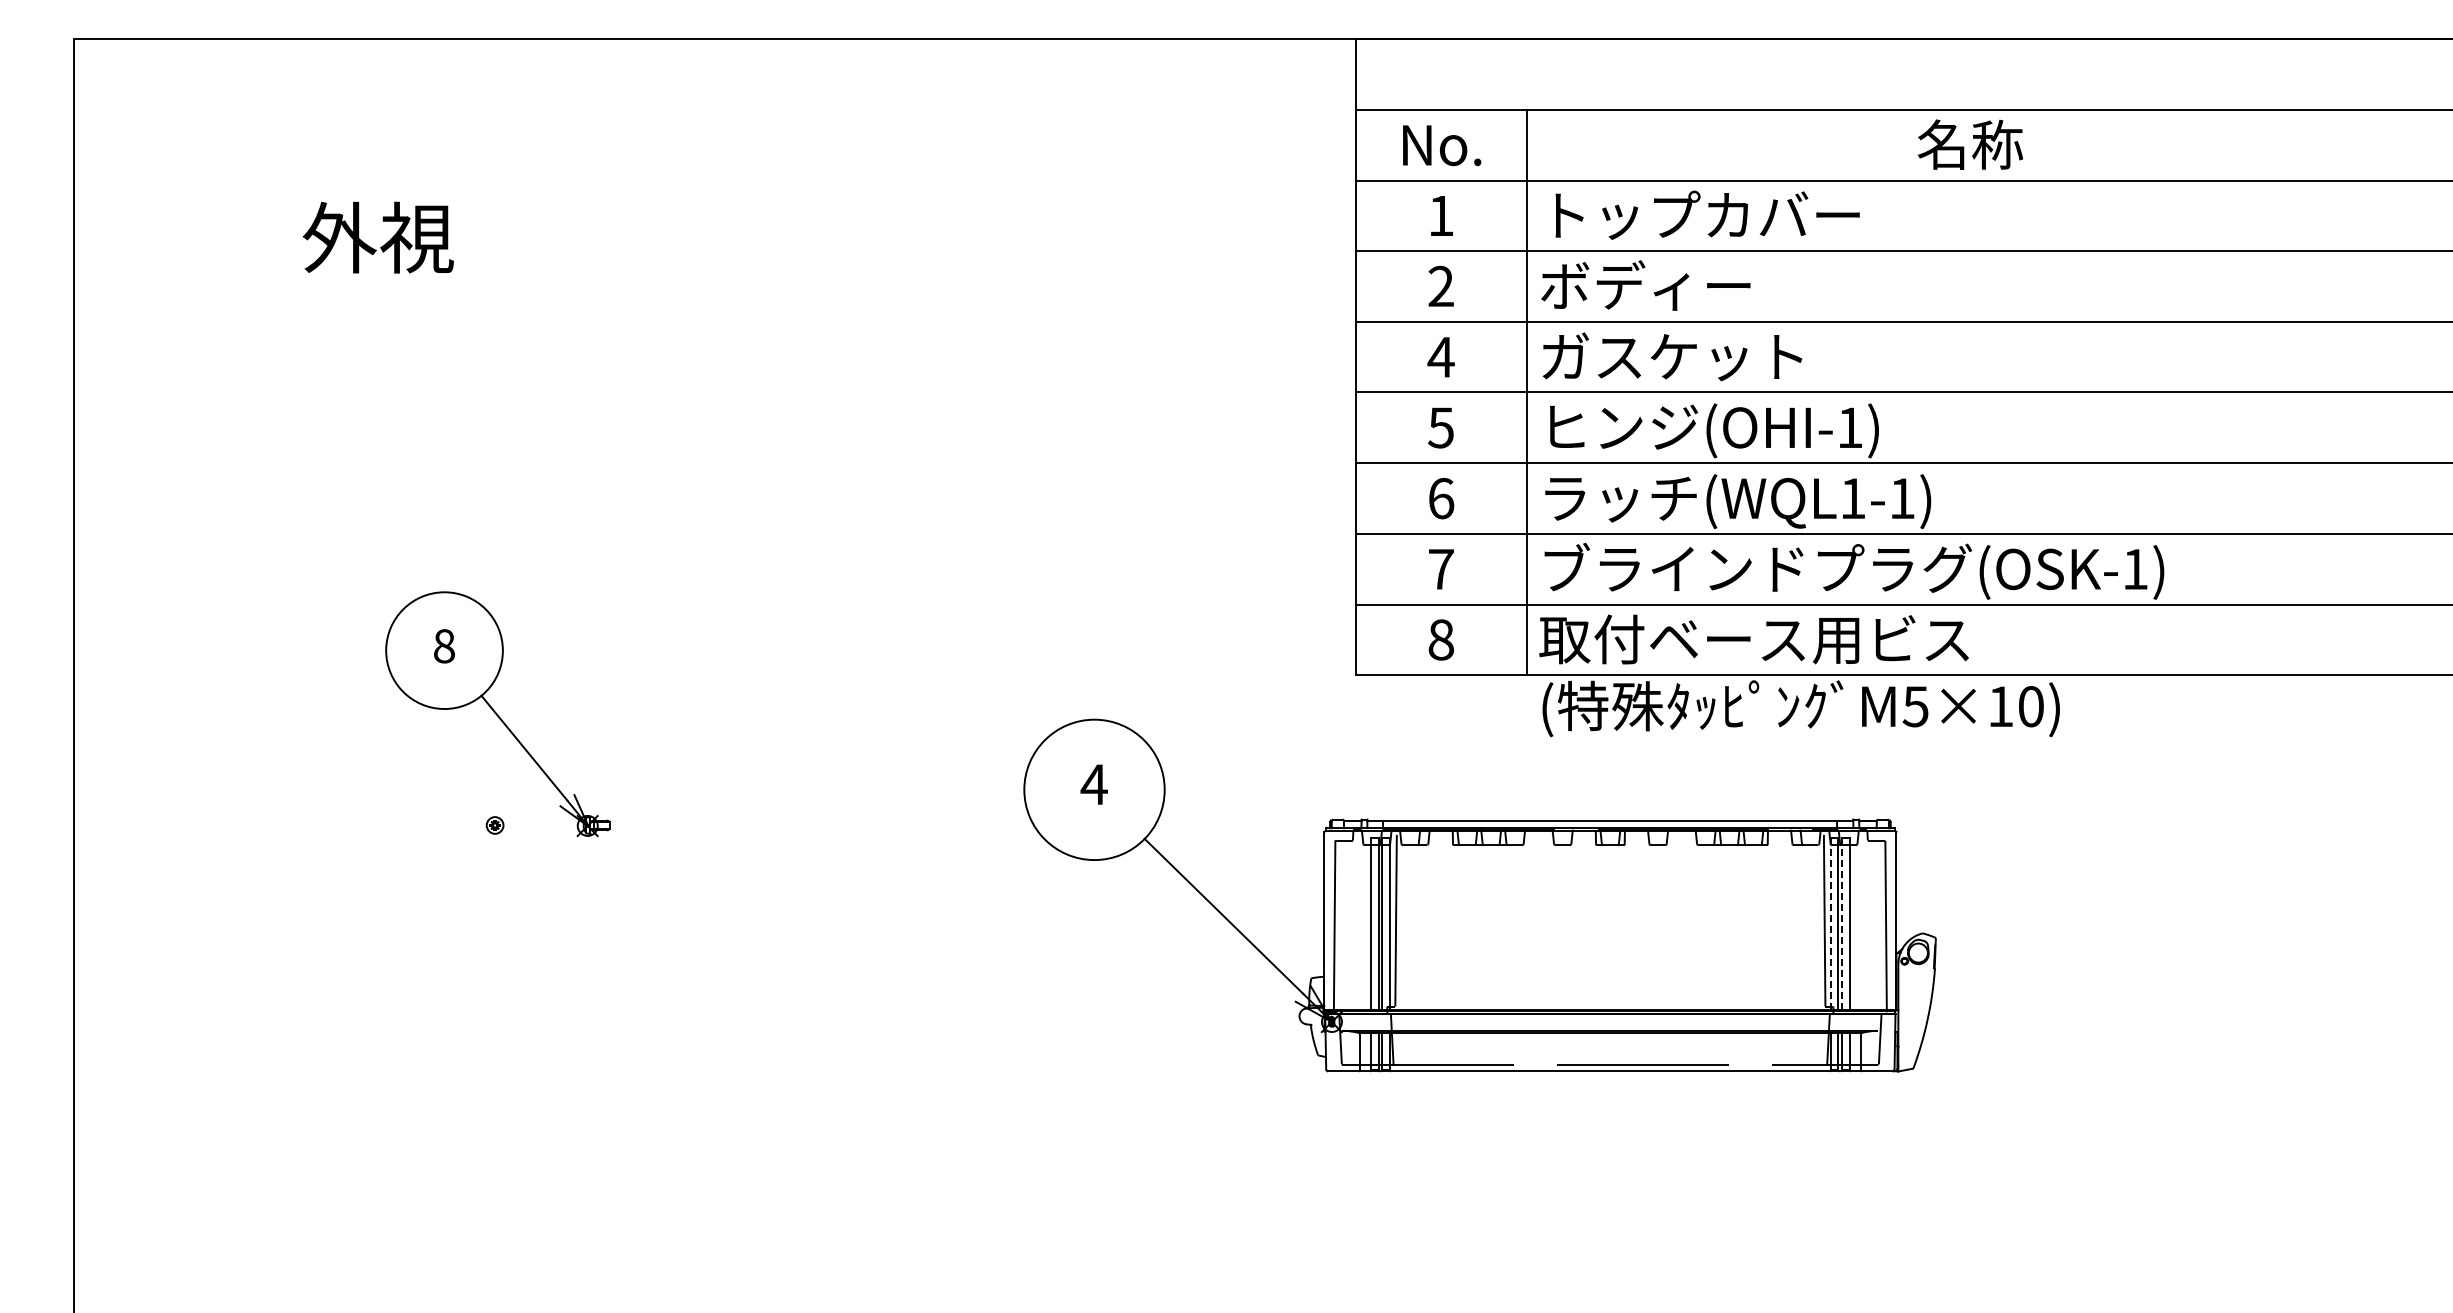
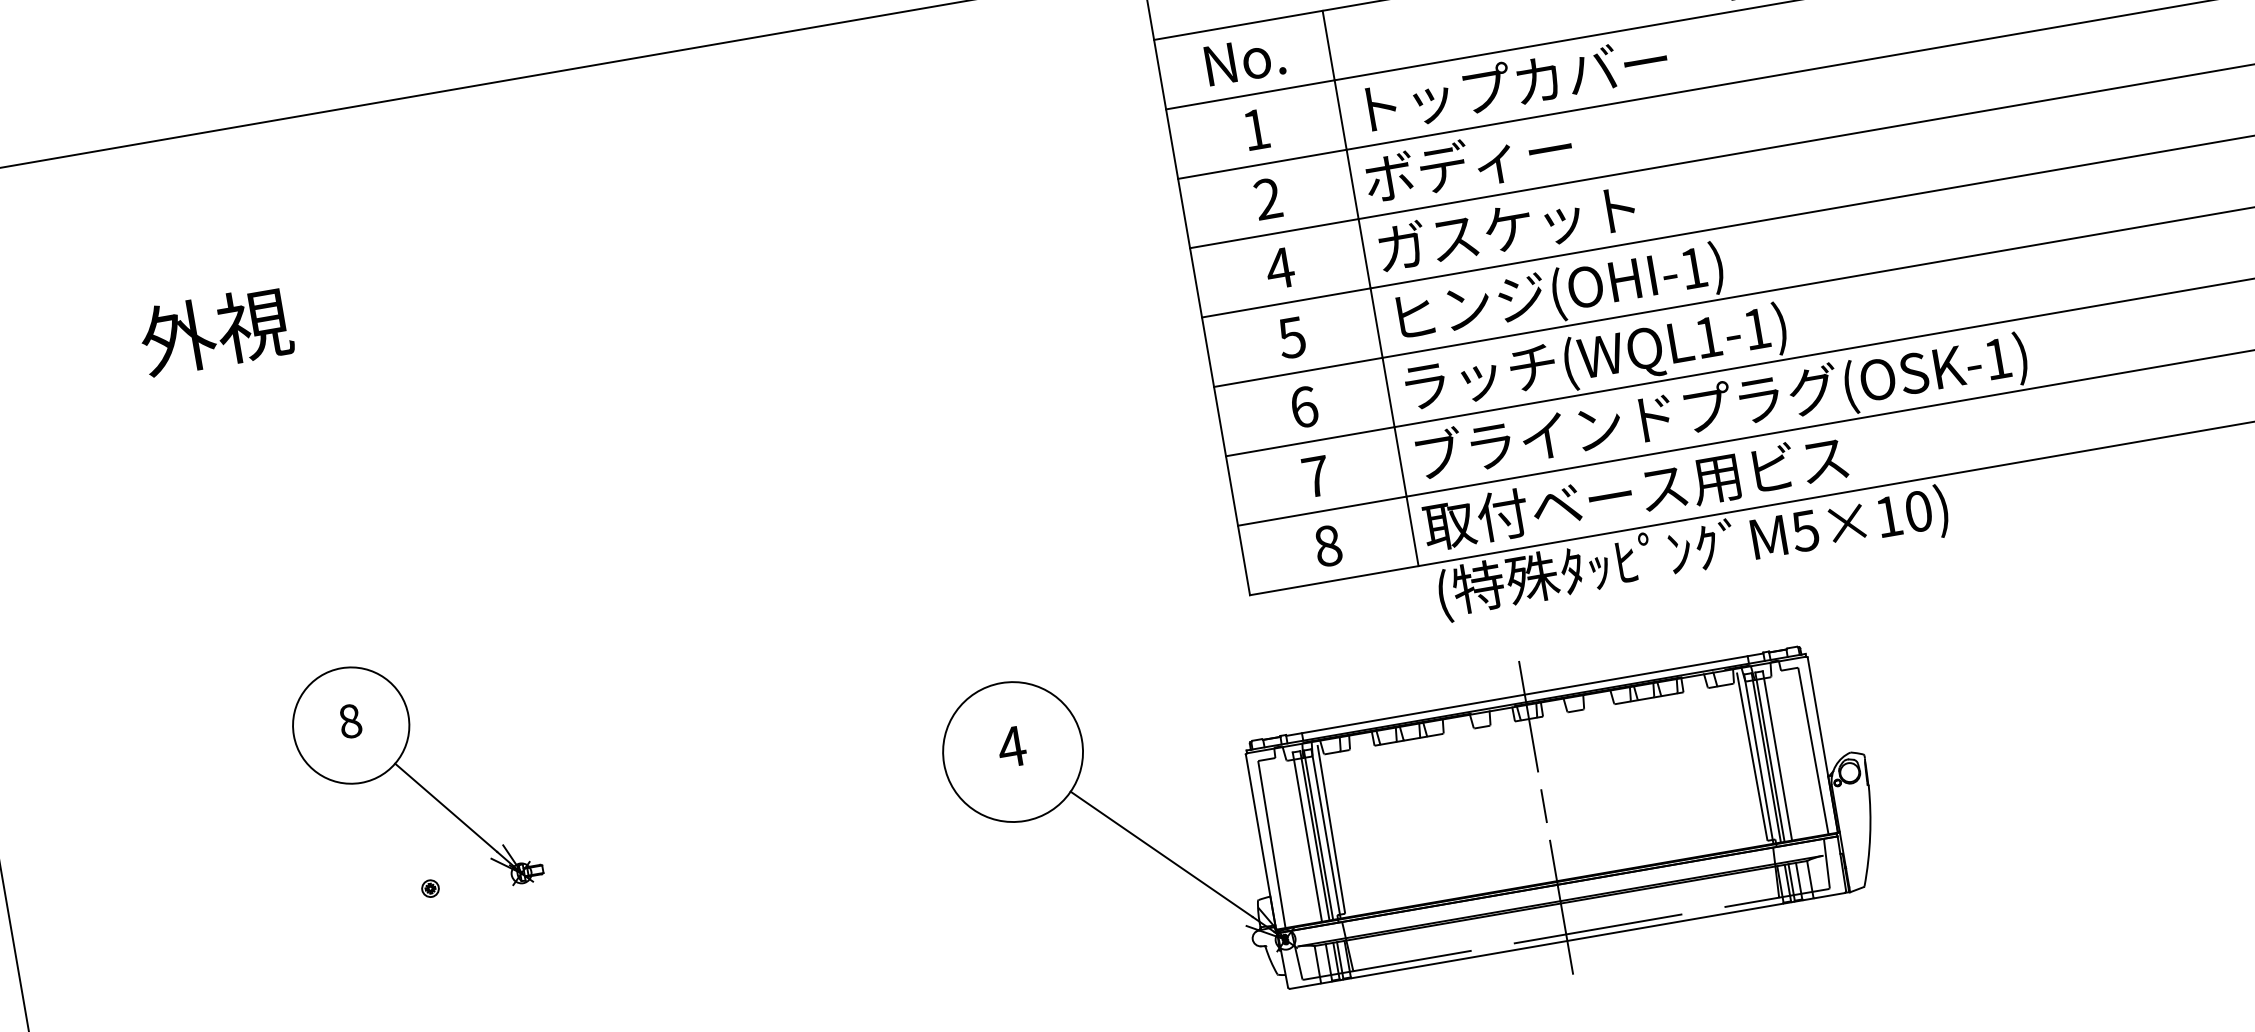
line: (1830, 923) -> (1758, 758), dashed -> solid
line: (1842, 923) -> (1770, 756), dashed -> solid
line: (1610, 945) -> (1546, 817), added

